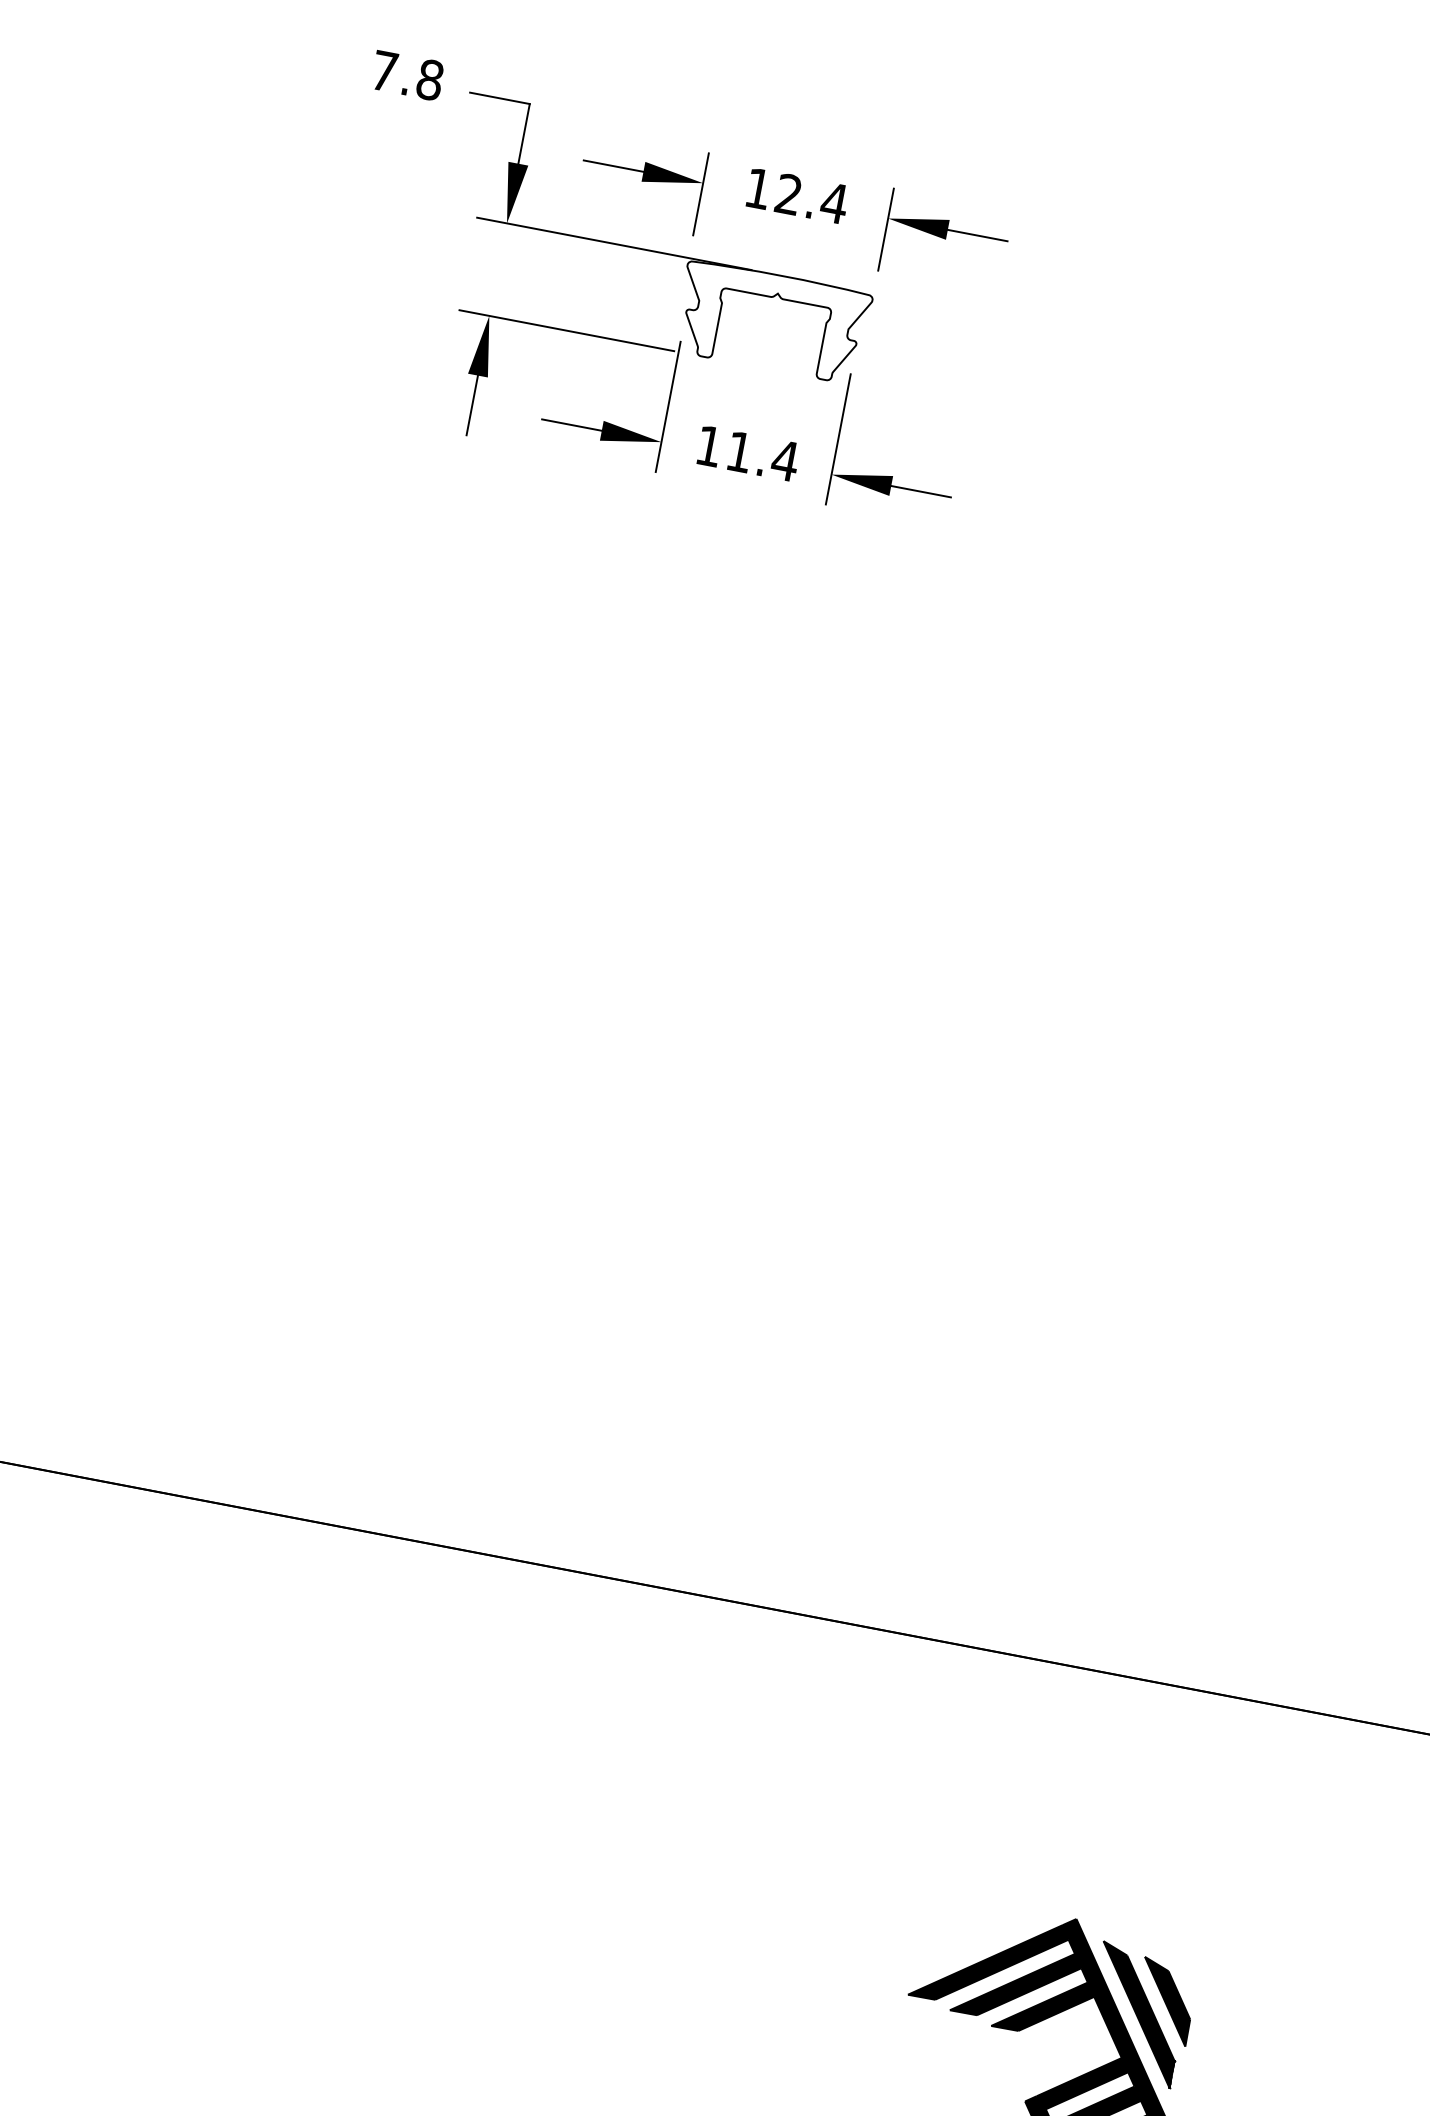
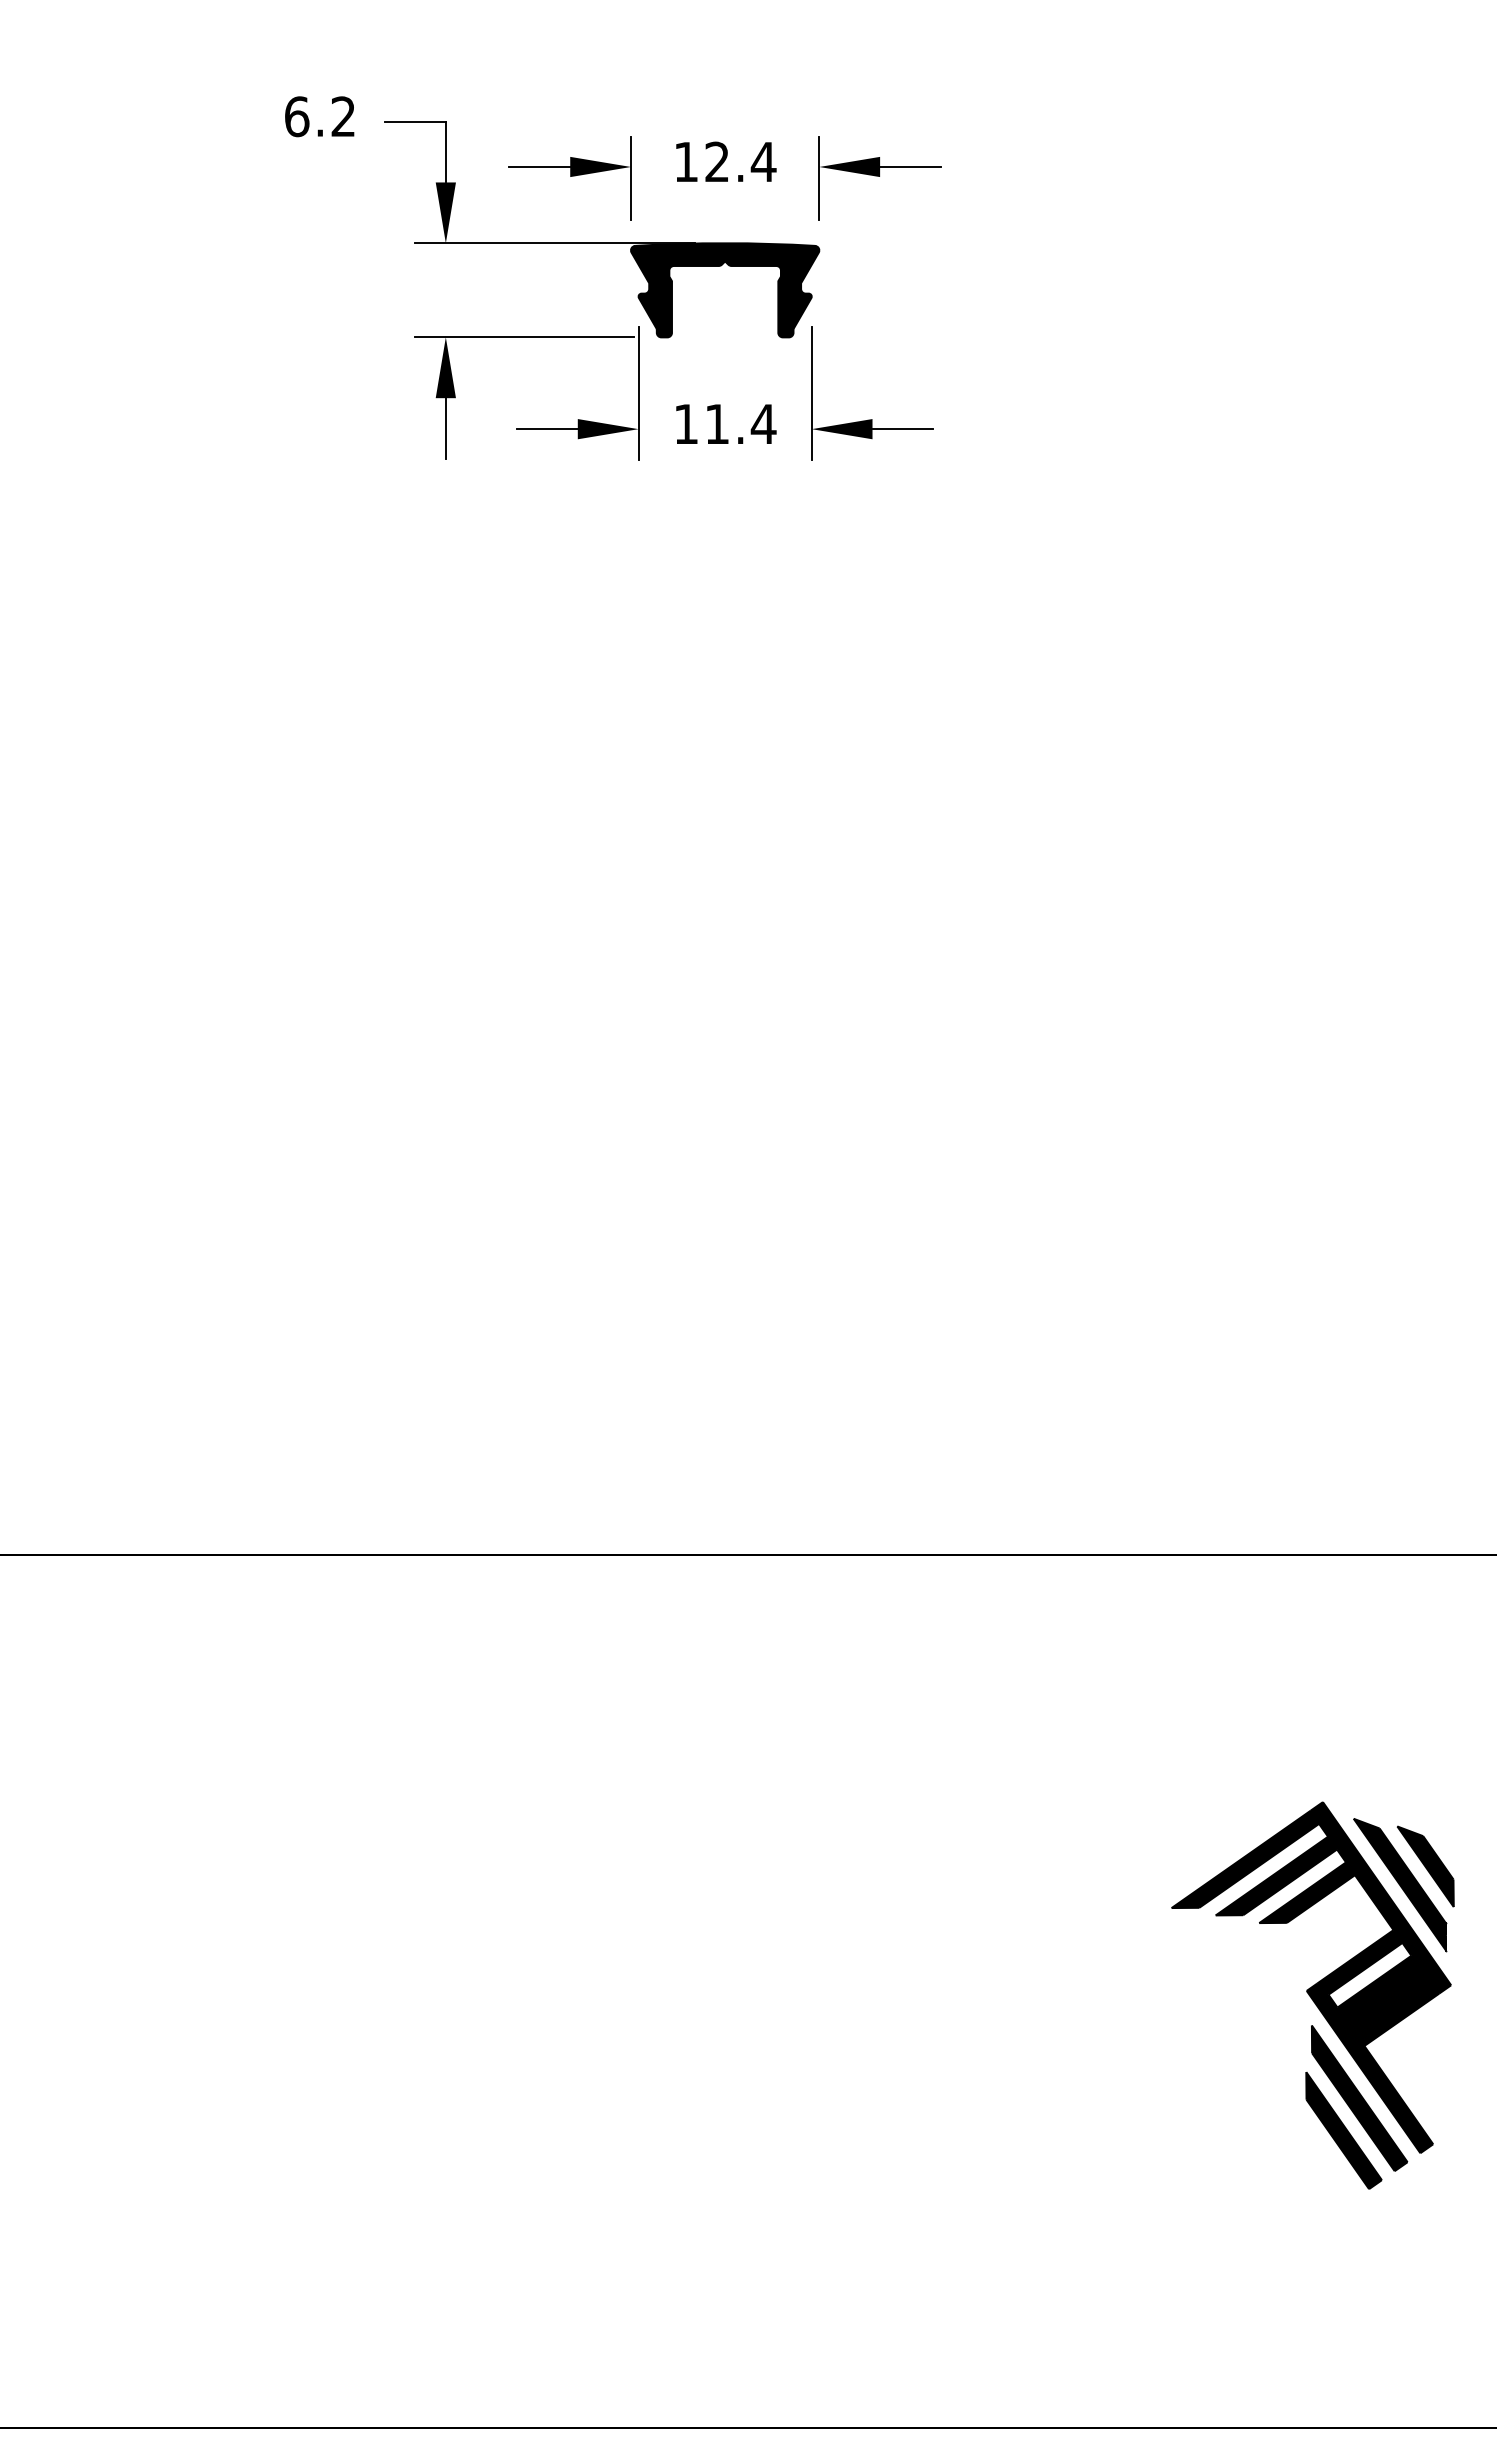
text: (407, 75) -> (320, 116), 7.8 -> 6.2
fill: (771, 322) -> (724, 290), added

